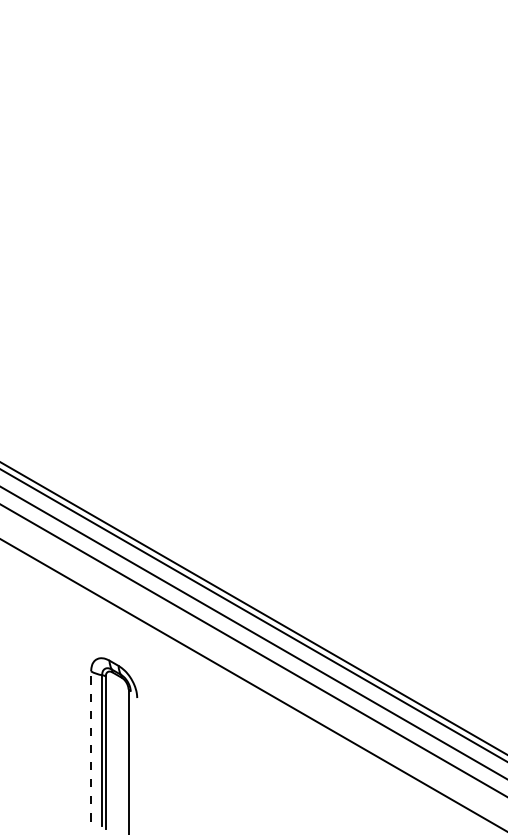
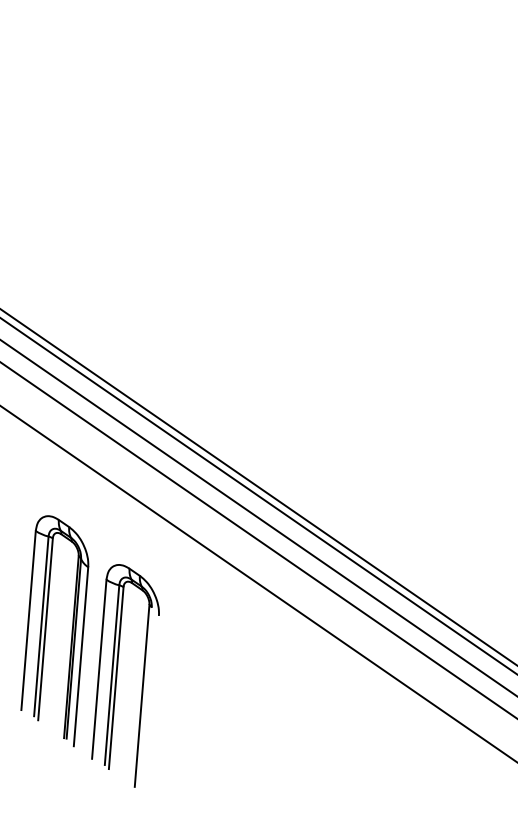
part: (44, 716) -> (46, 629), added
line: (91, 746) -> (99, 669), dashed -> solid

